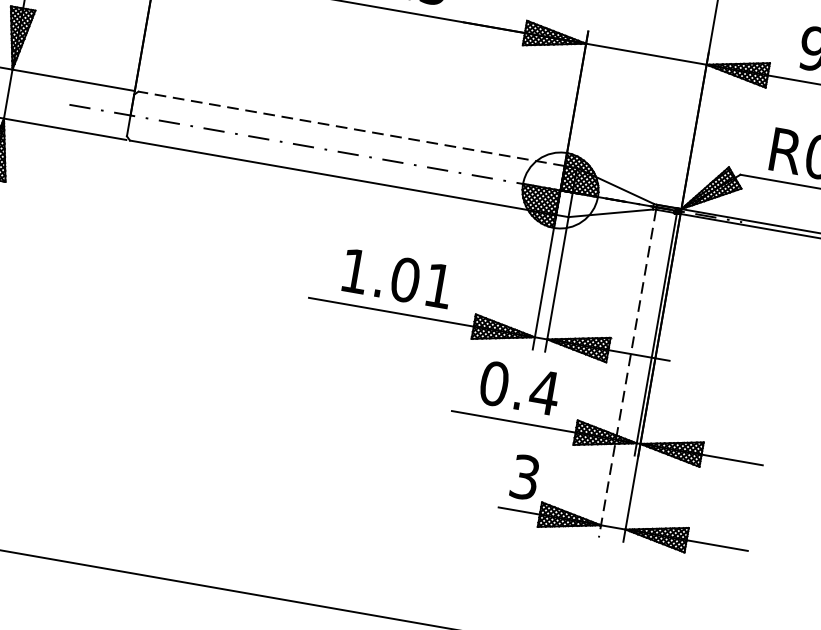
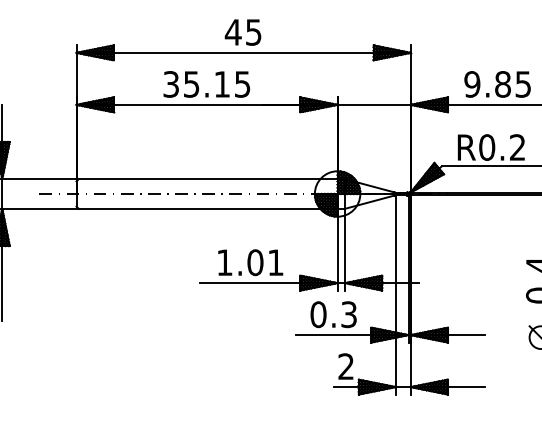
line: (350, 129) -> (207, 179), dashed -> solid
line: (626, 374) -> (395, 295), dashed -> solid
text: (543, 392) -> (348, 314), 0.4 -> 0.3
text: (523, 476) -> (345, 366), 3 -> 2

